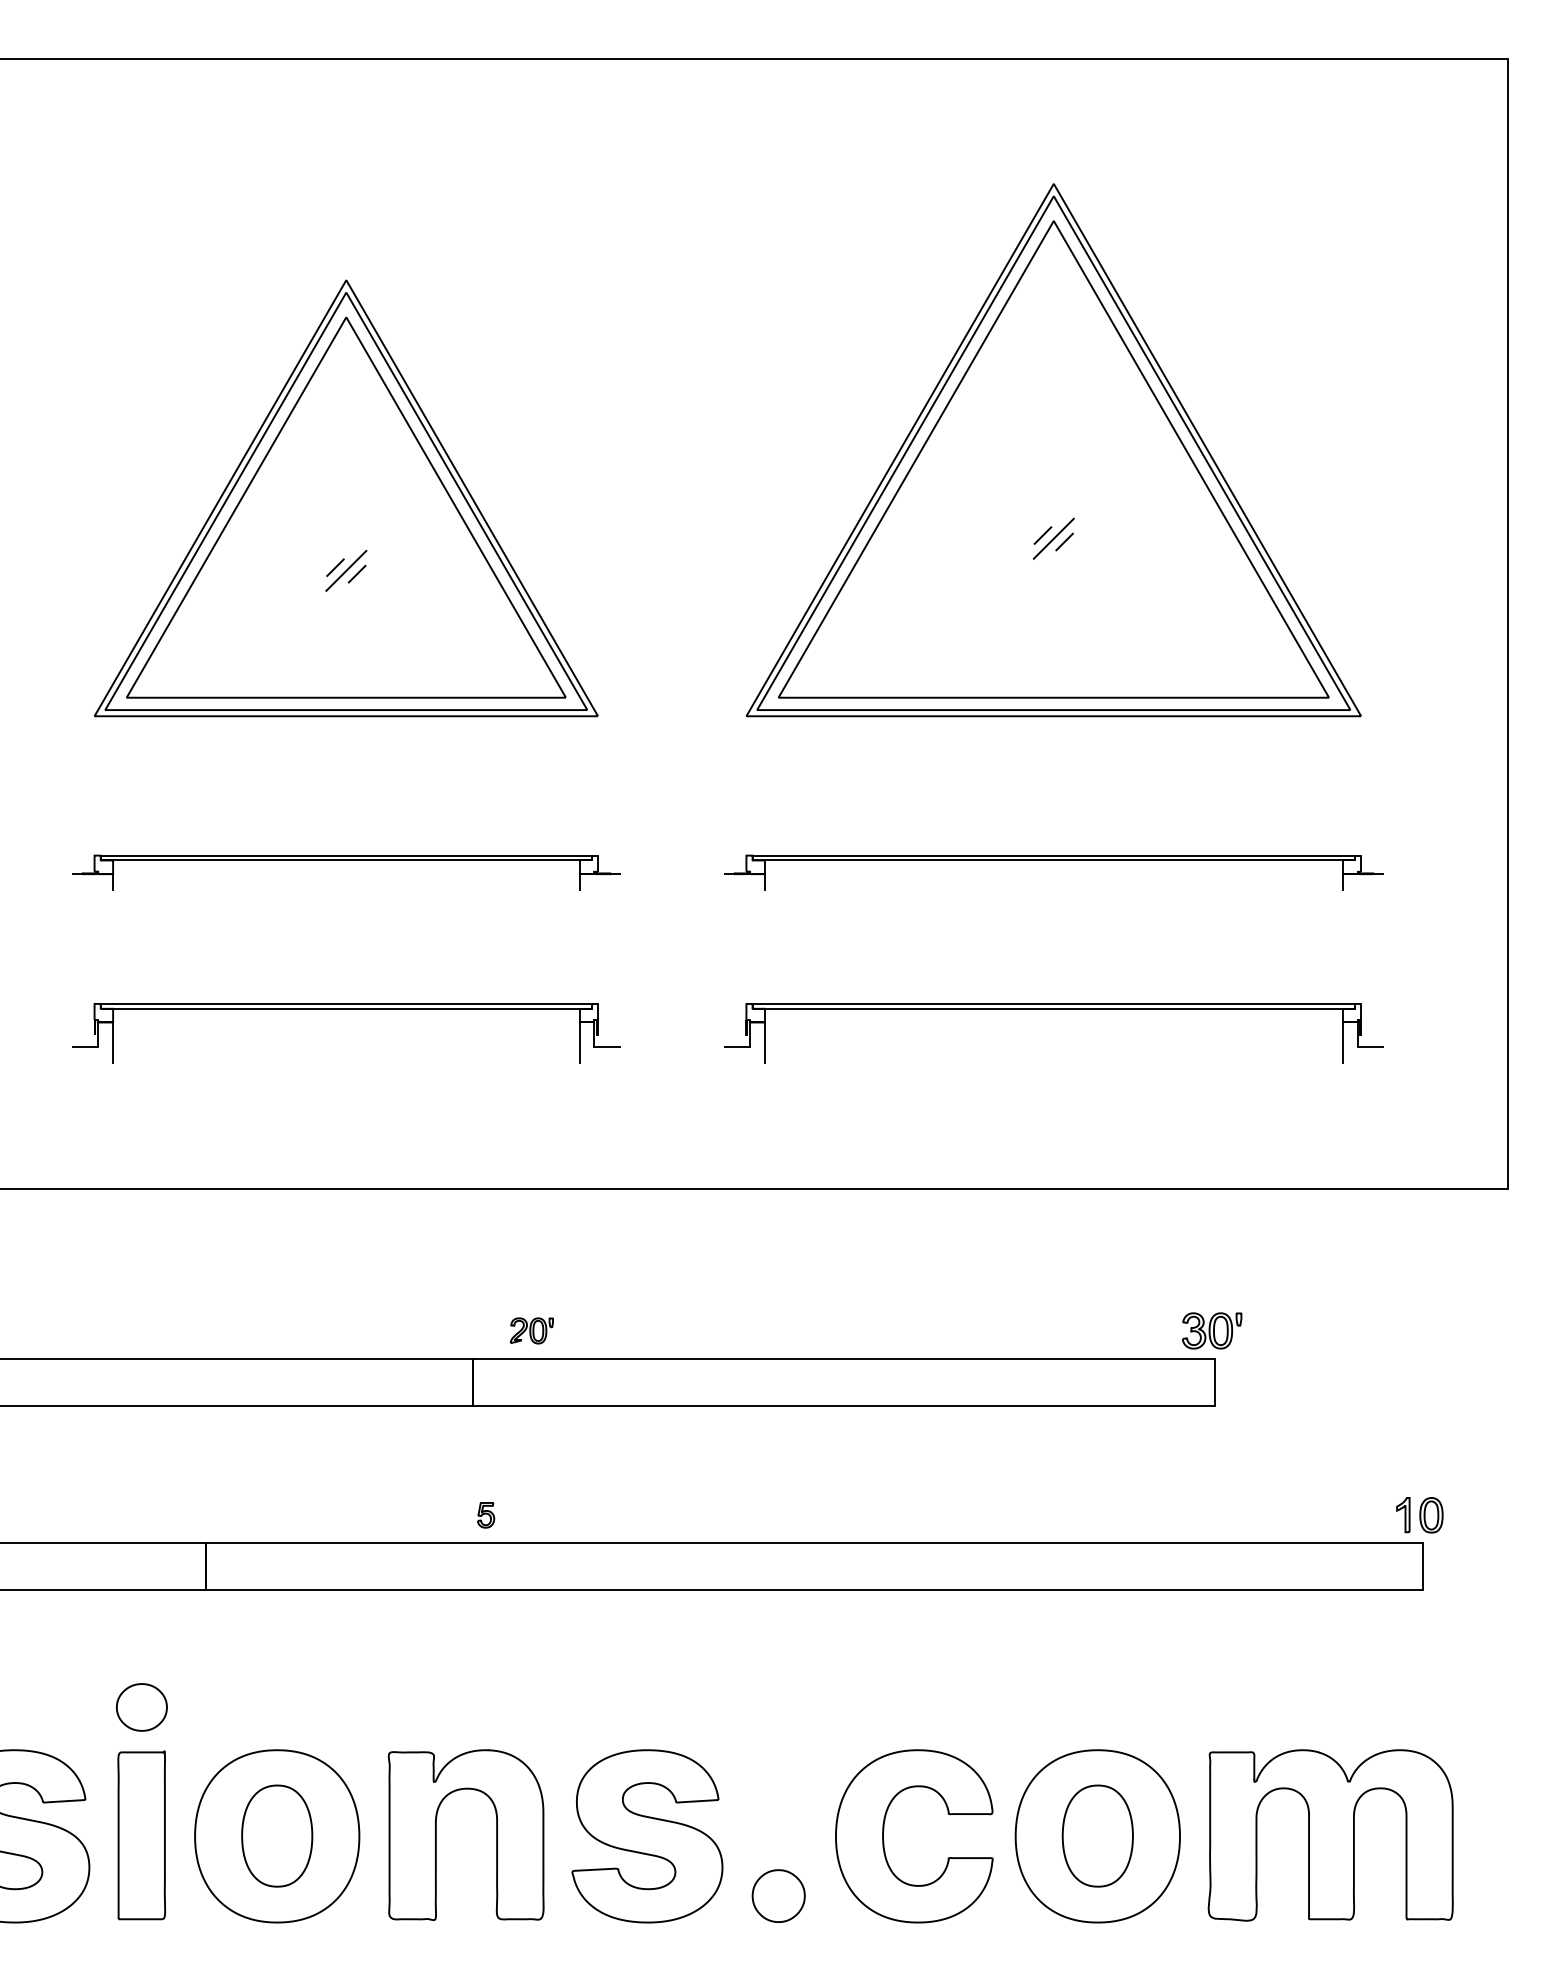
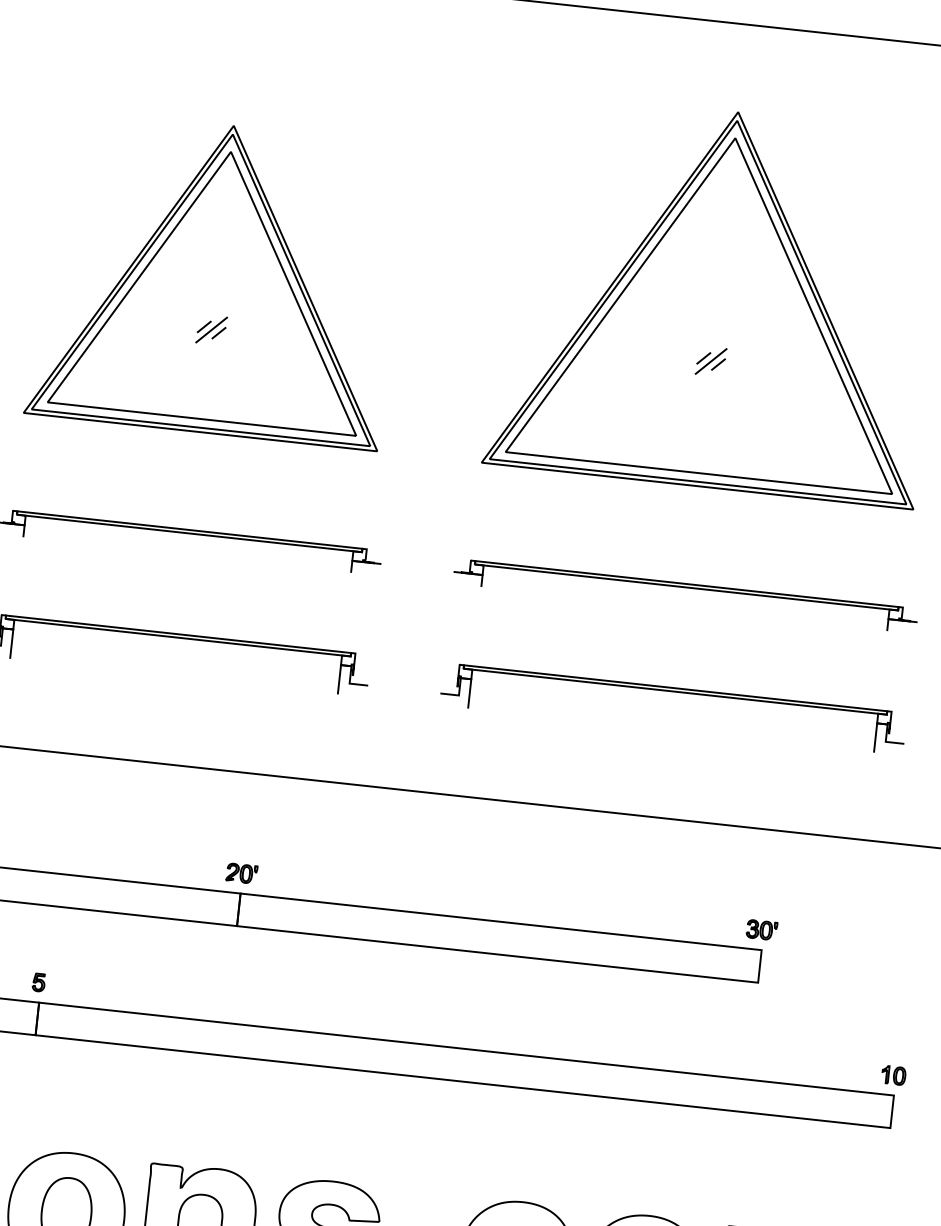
part: (531, 1330) -> (241, 873), moved
part: (1211, 1330) -> (761, 929), size x0.71
part: (486, 1515) -> (39, 982), moved
part: (1419, 1515) -> (893, 1075), size x0.71

